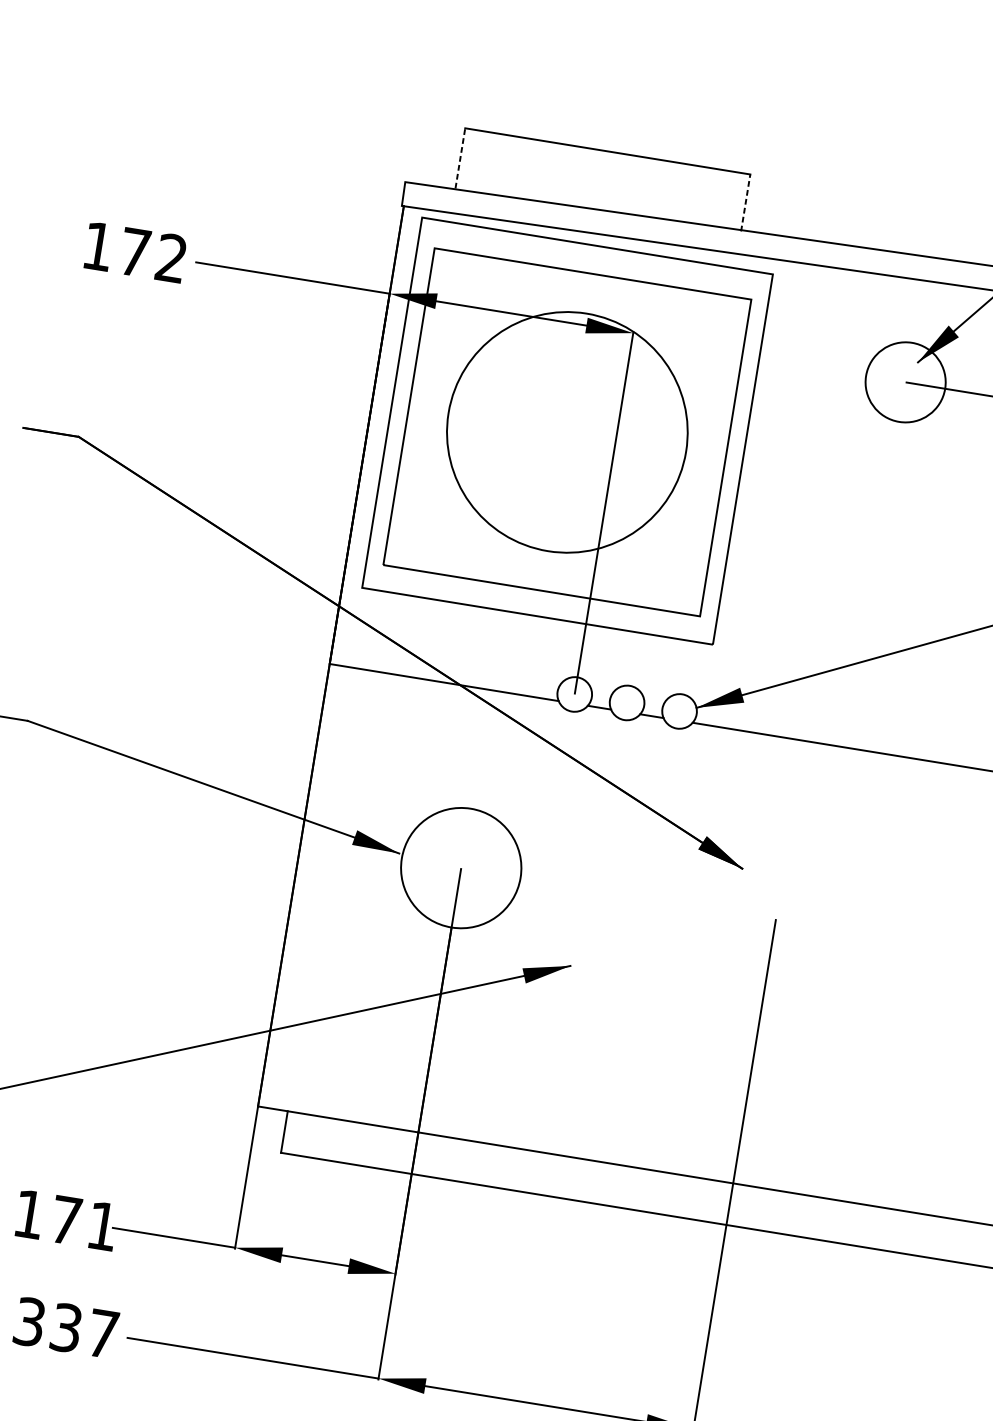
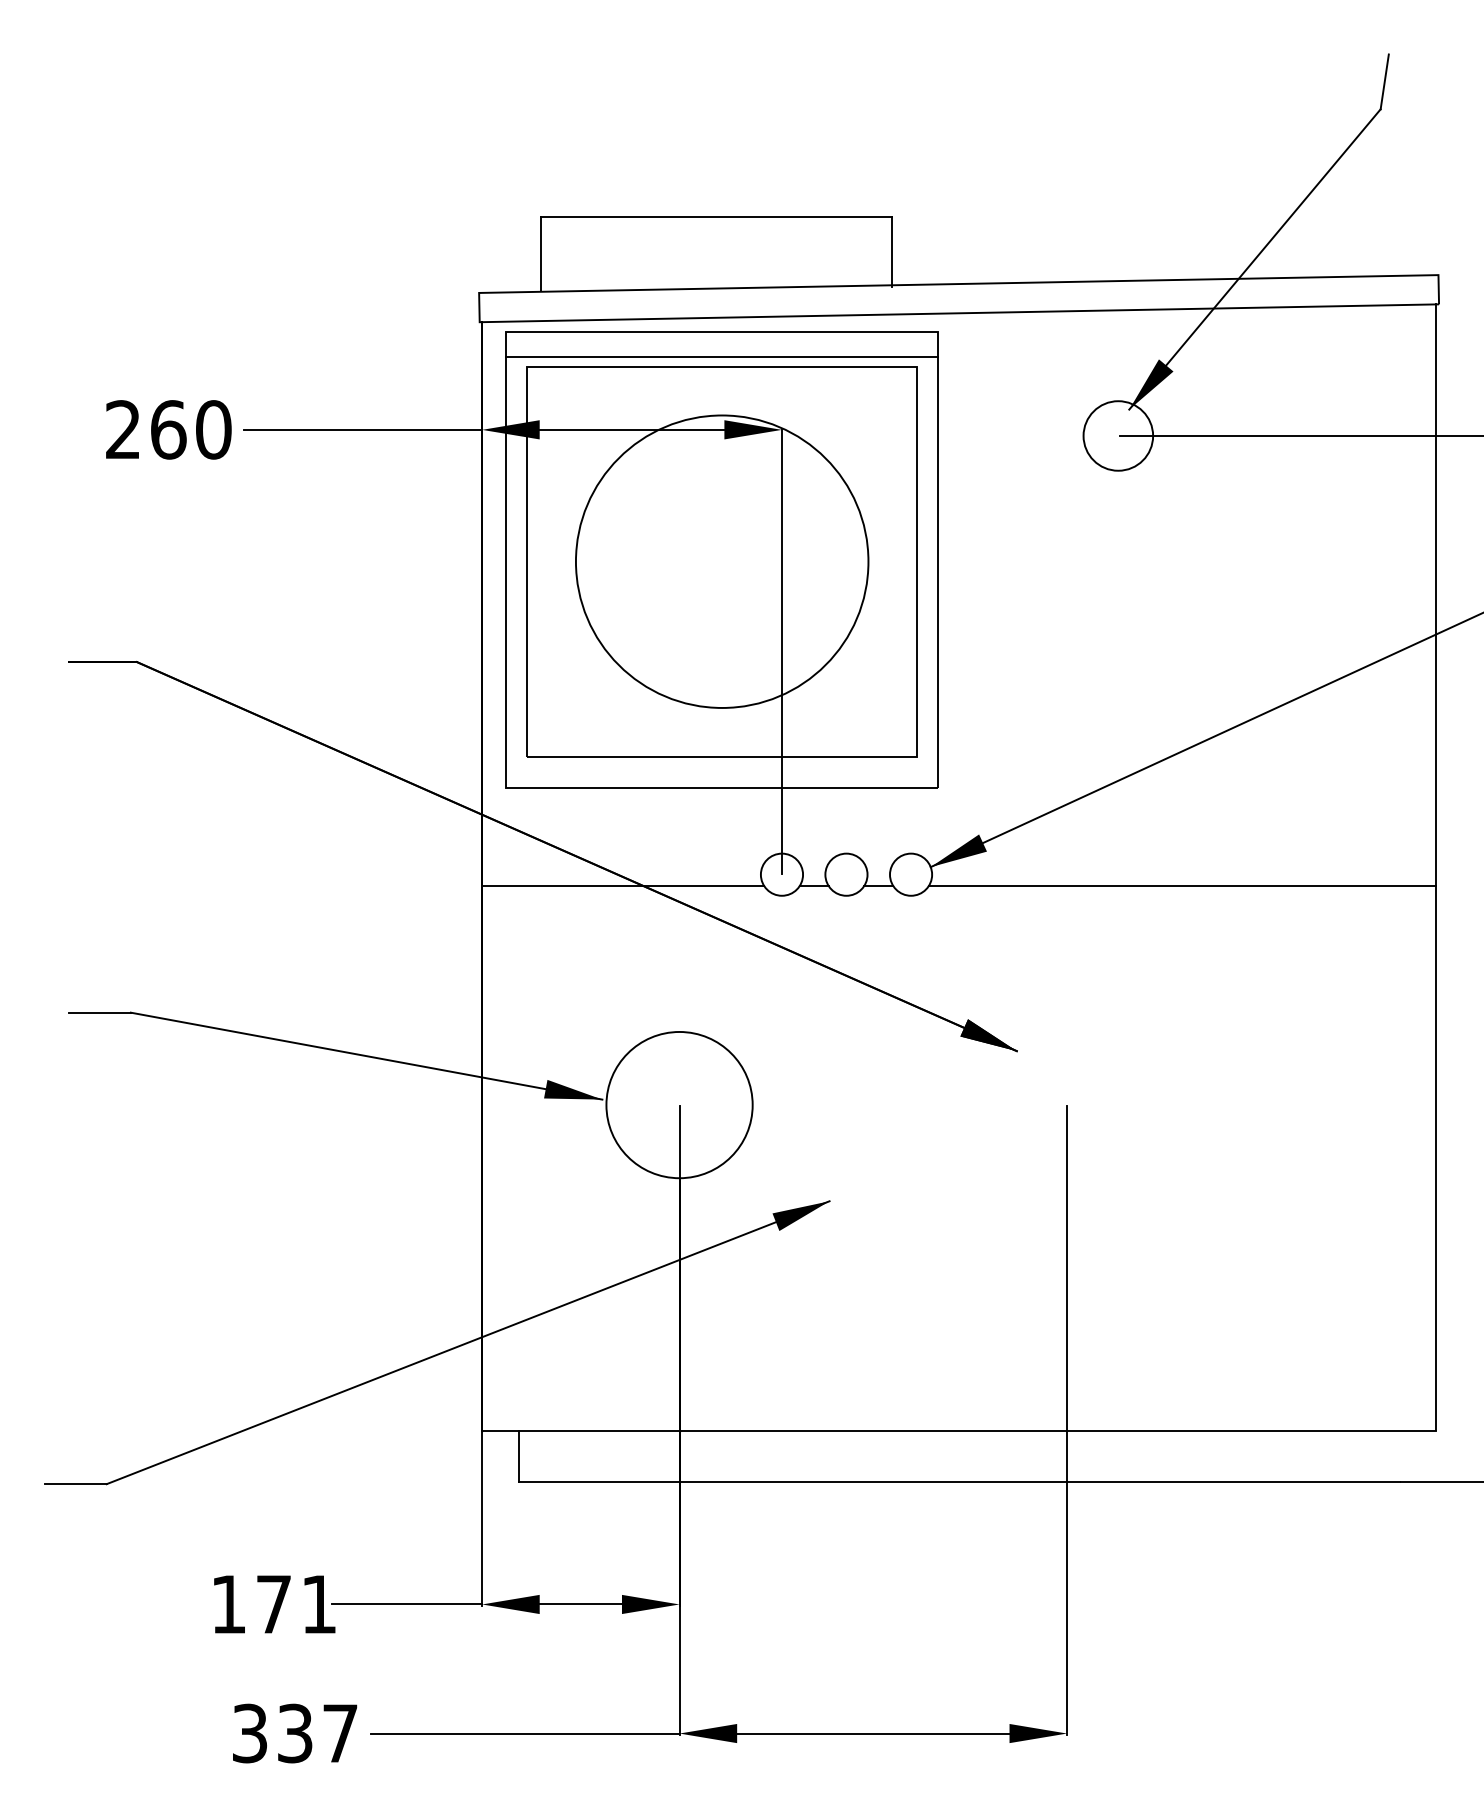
line: (460, 158) -> (540, 253), dashed -> solid
line: (745, 202) -> (891, 251), dashed -> solid
text: (135, 252) -> (168, 429), 172 -> 260
line: (594, 265) -> (722, 356), added
circle: (905, 382) -> (1118, 435), size x0.71

